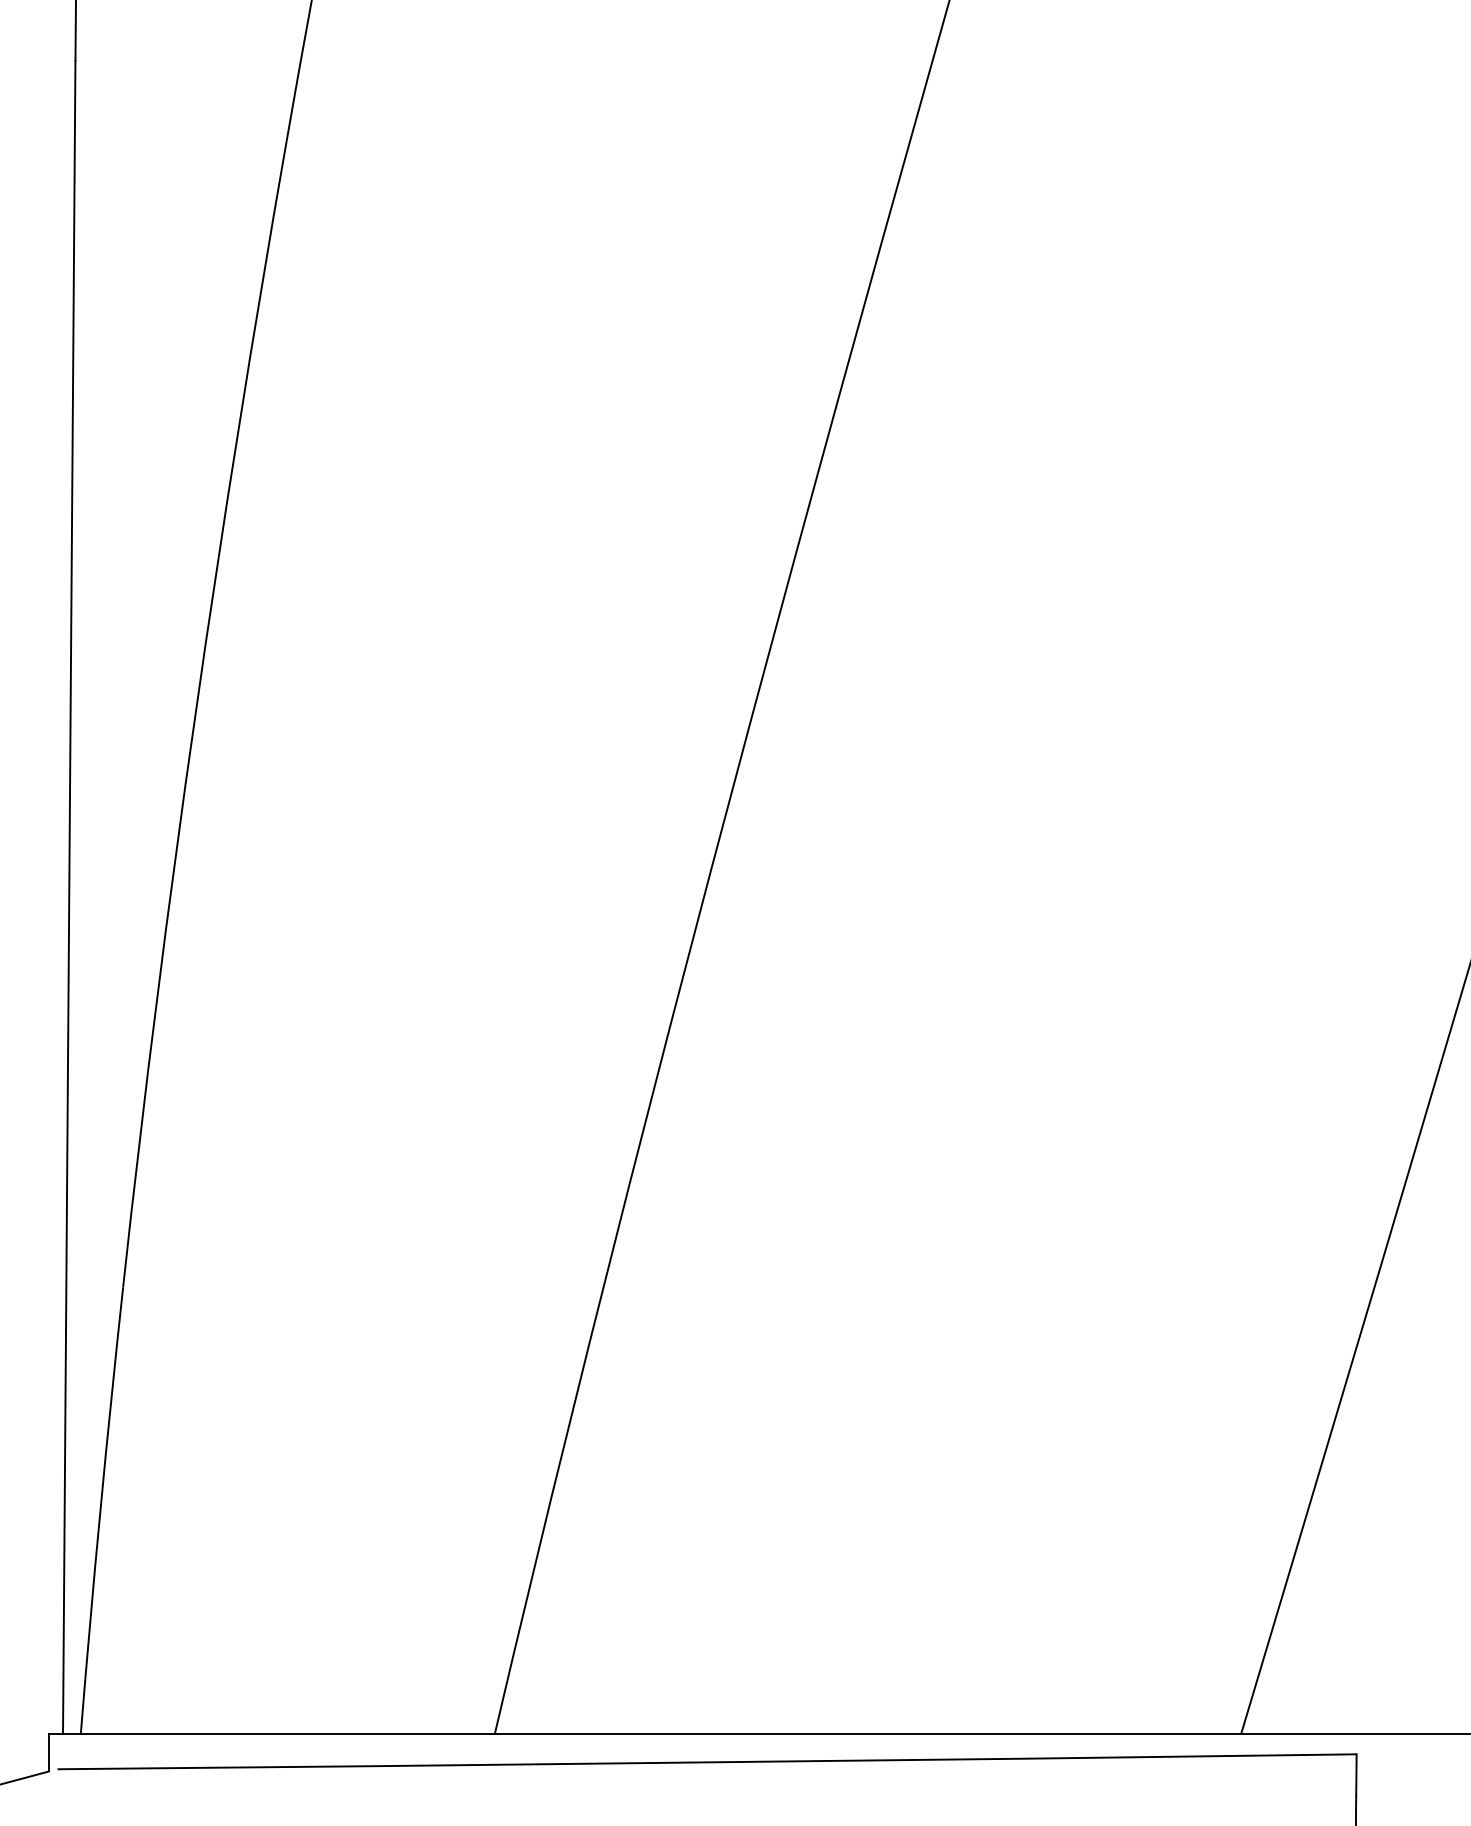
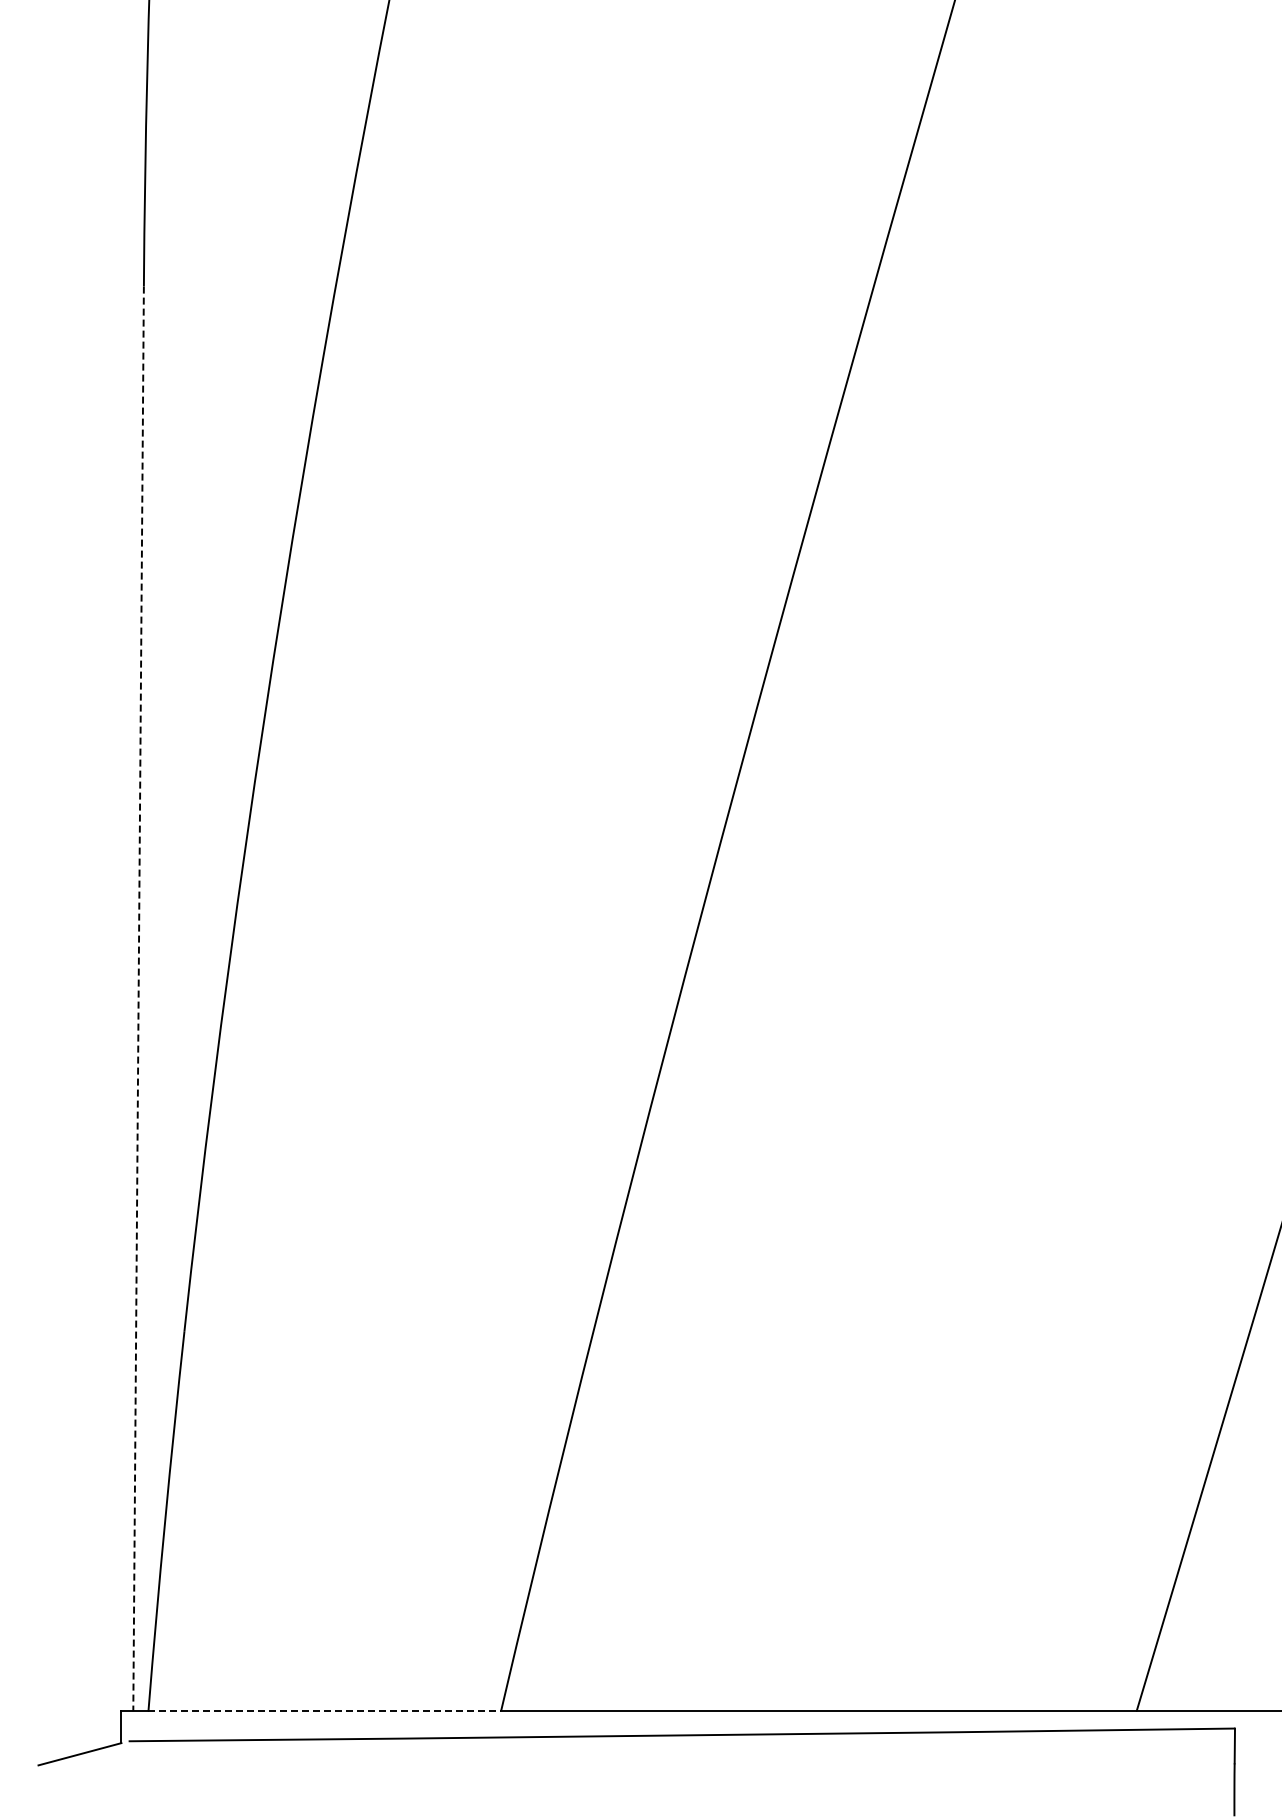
line: (69, 898) -> (138, 999), solid -> dashed
line: (288, 1734) -> (325, 1711), solid -> dashed

